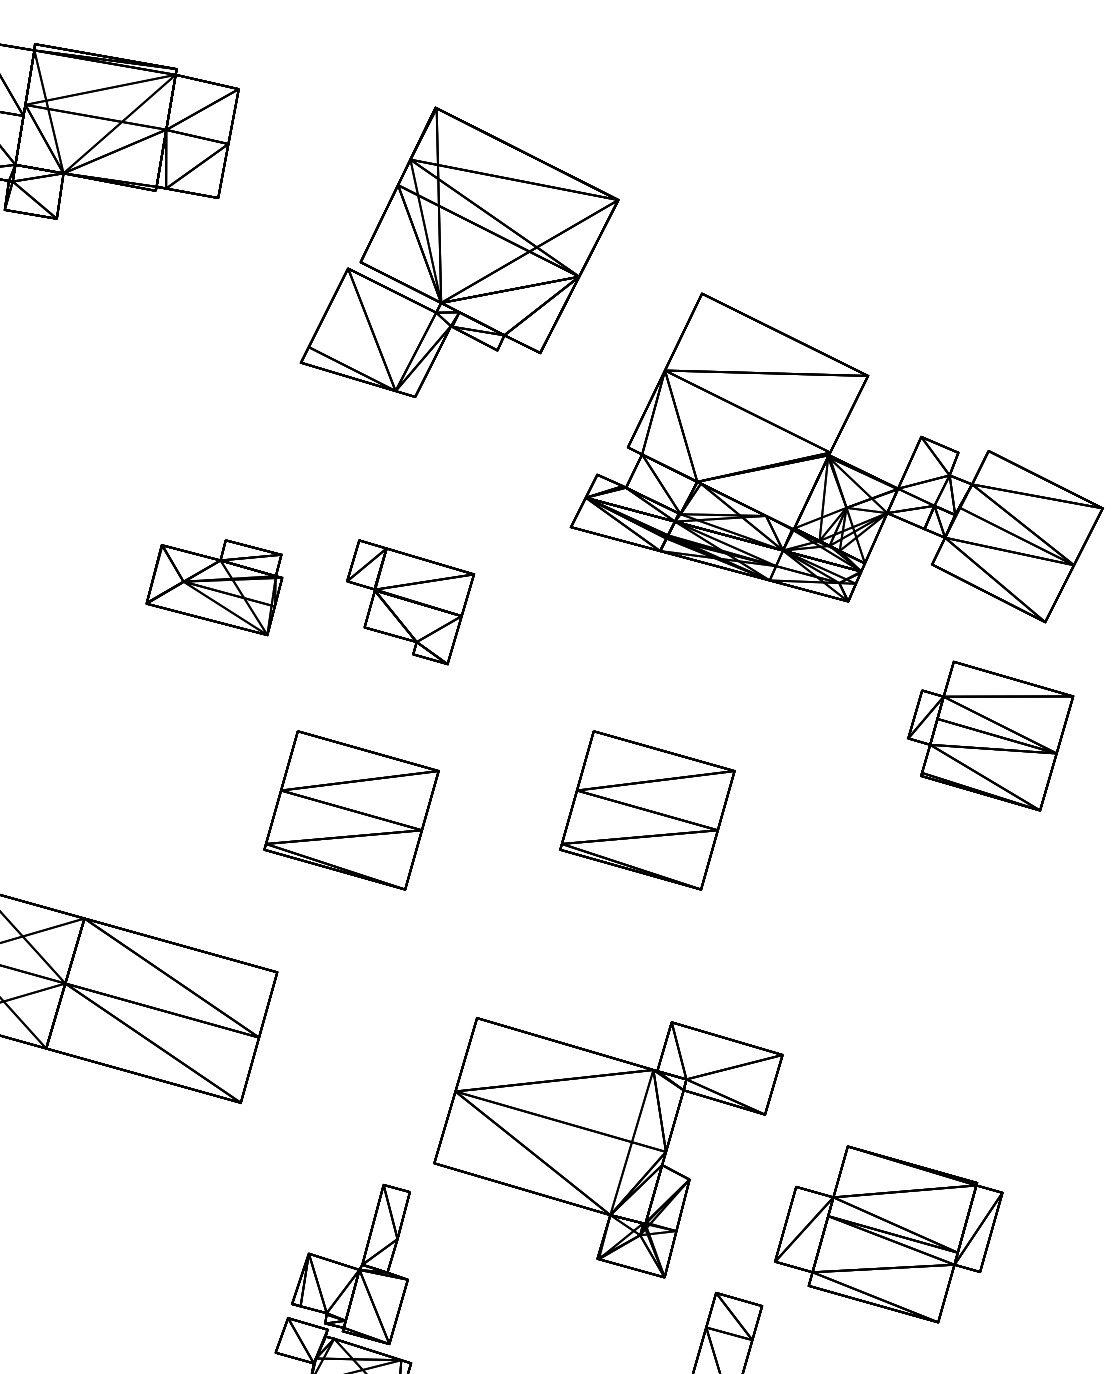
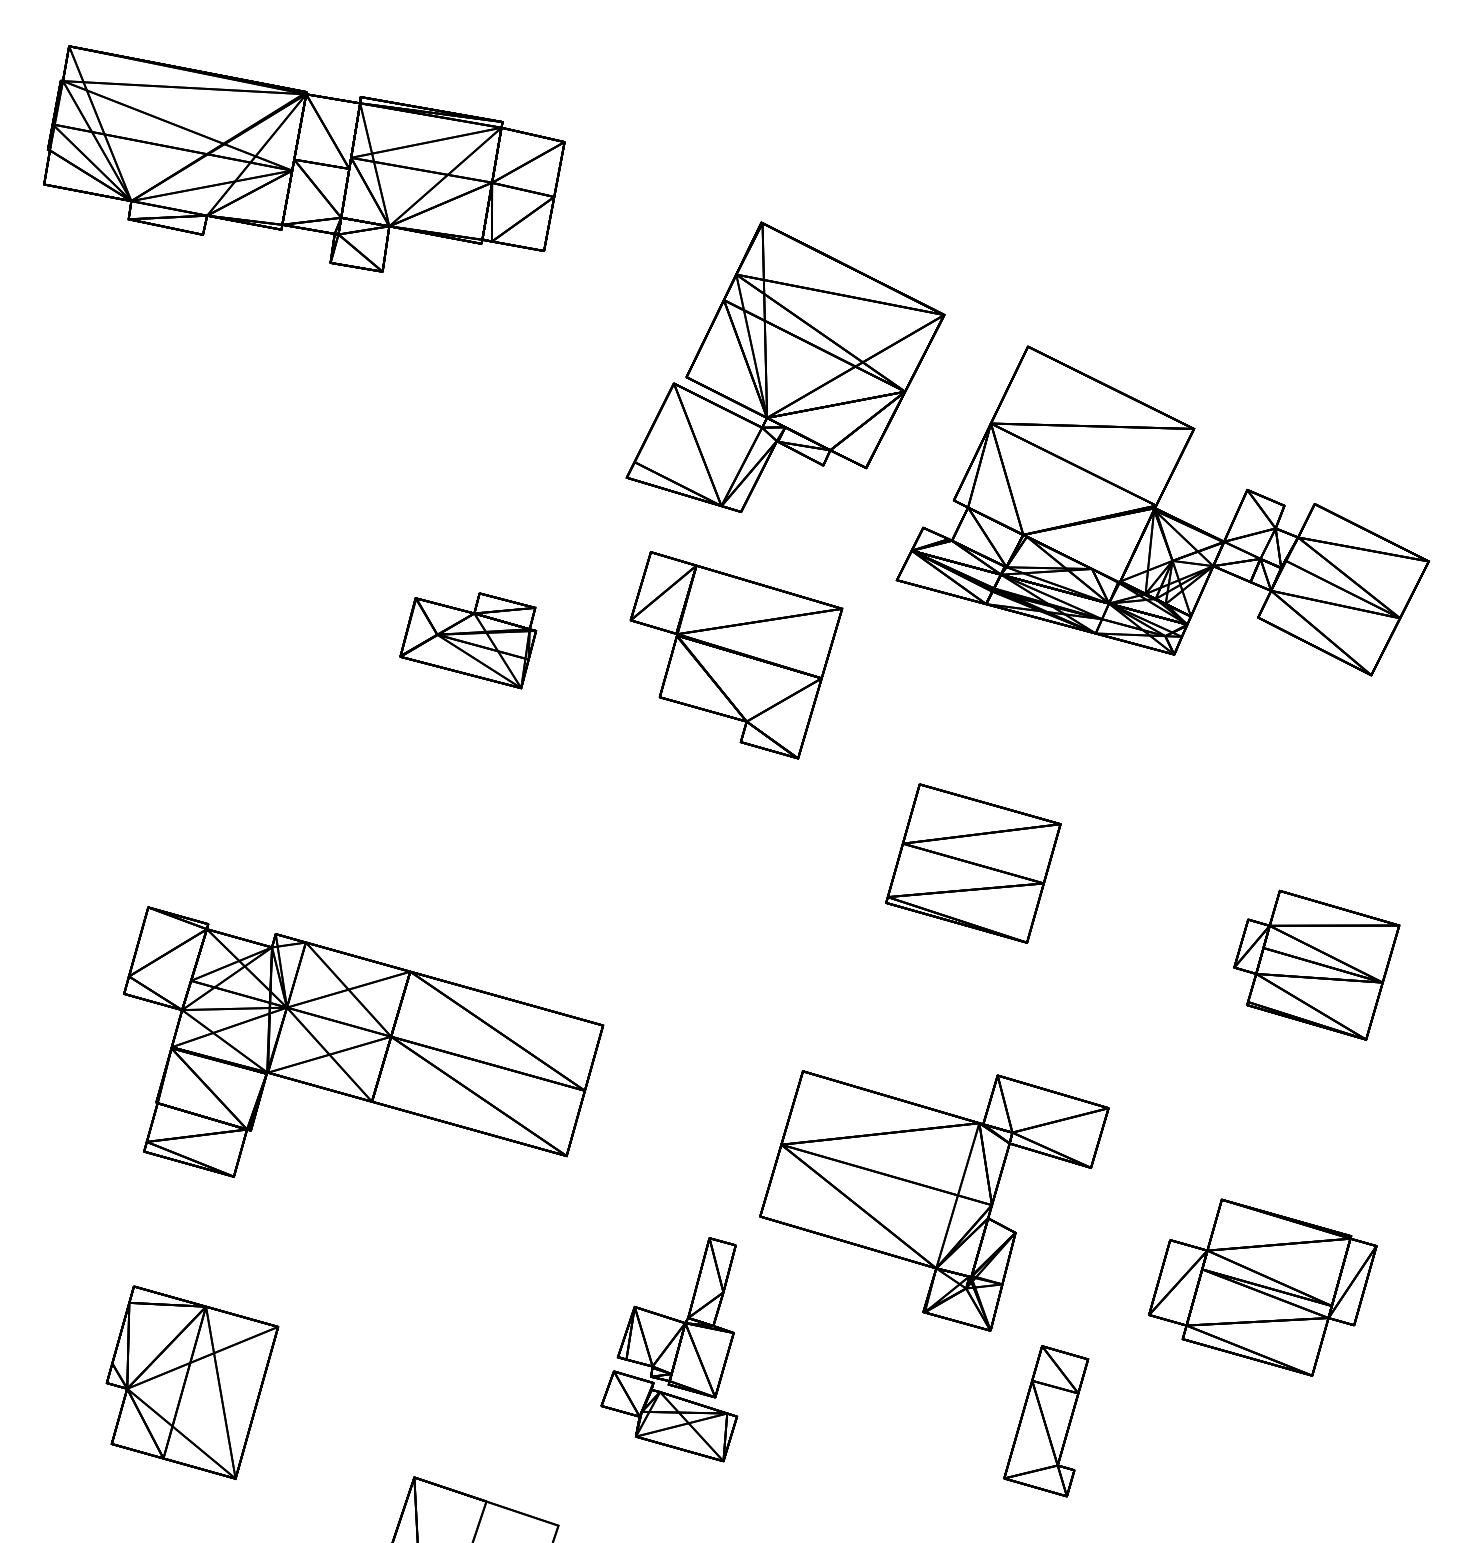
part: (459, 251) -> (785, 366), moved
part: (214, 587) -> (468, 640), moved
part: (410, 602) -> (736, 655), size x1.67
part: (990, 735) -> (1316, 964), moved
part: (351, 810) -> (677, 863), removed
part: (888, 1234) -> (1262, 1287), moved

